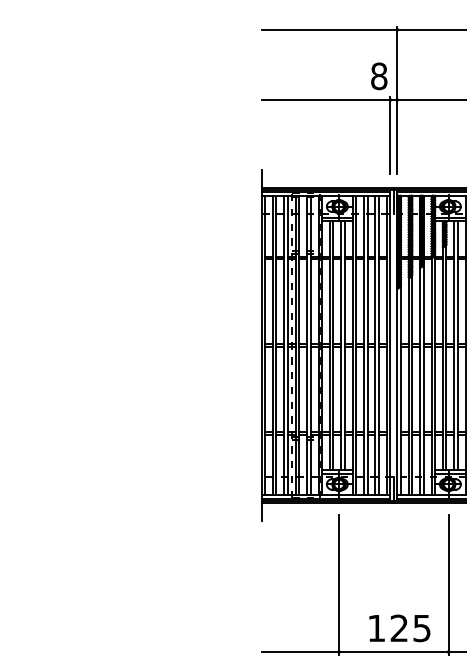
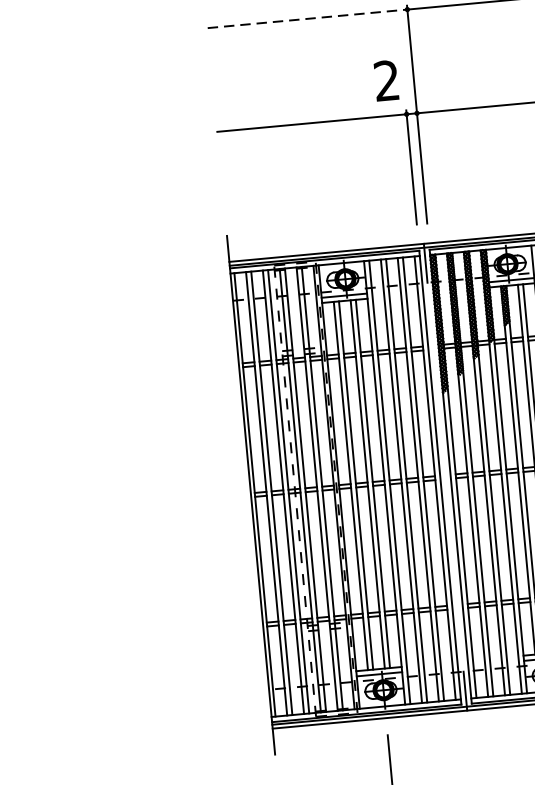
line: (330, 29) -> (308, 18), solid -> dashed
text: (379, 76) -> (387, 81), 8 -> 2

